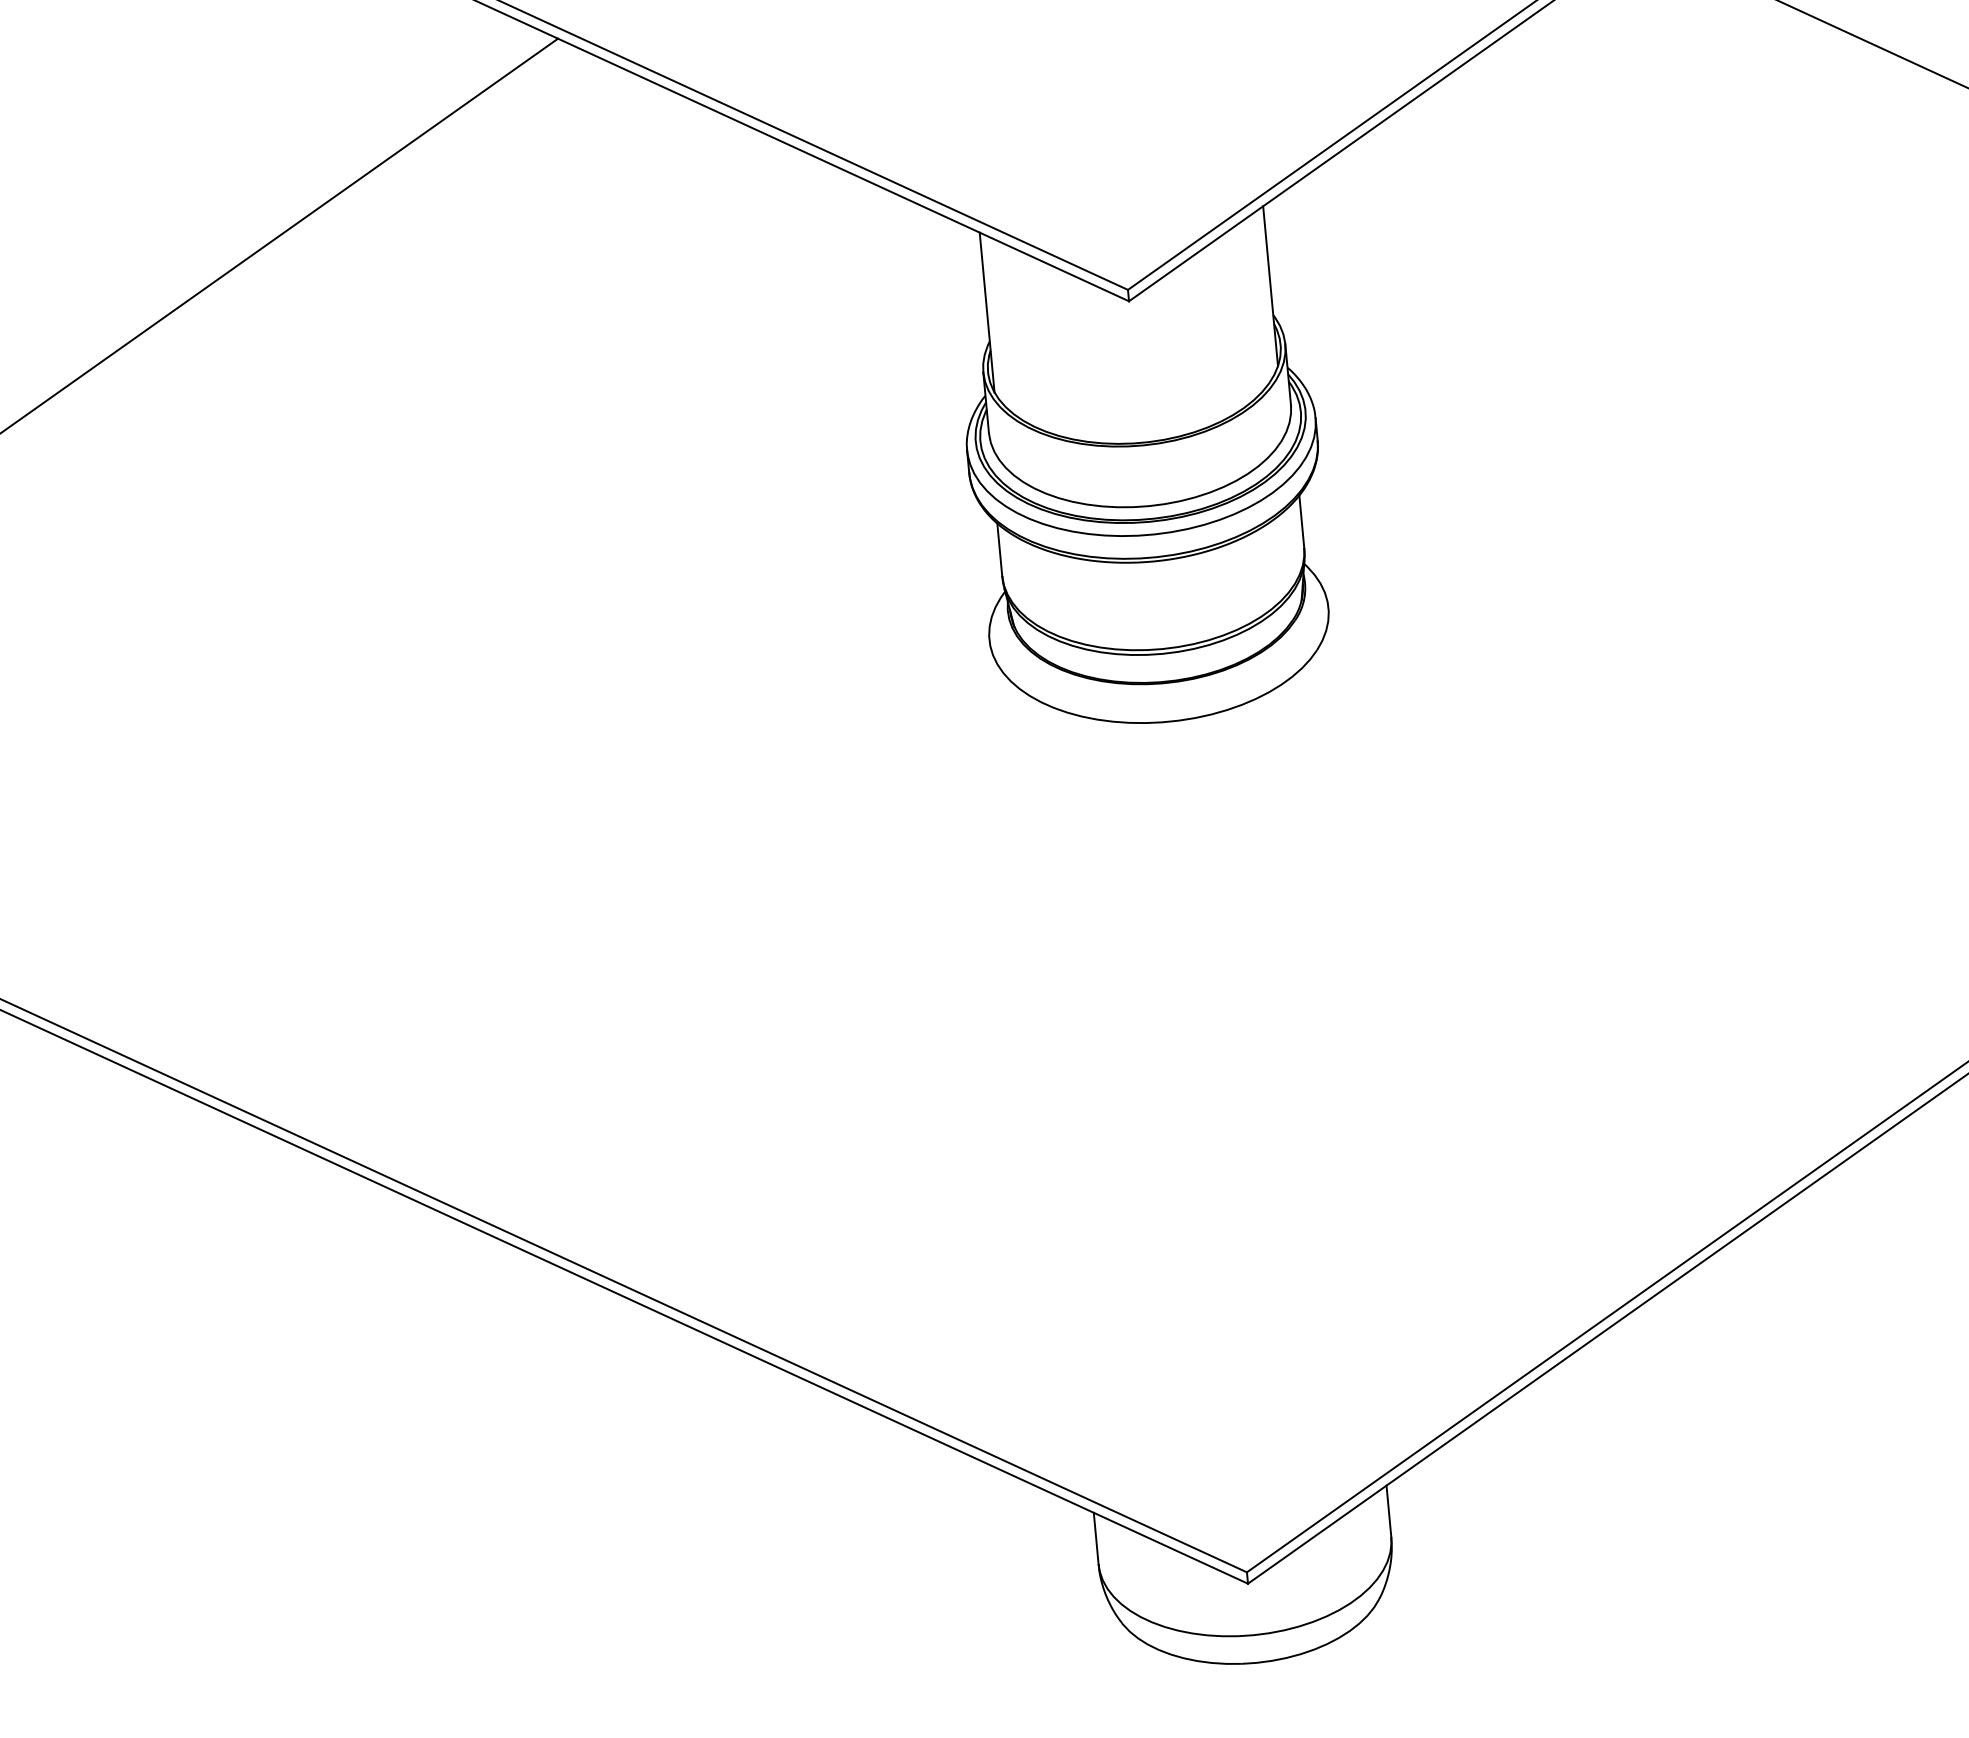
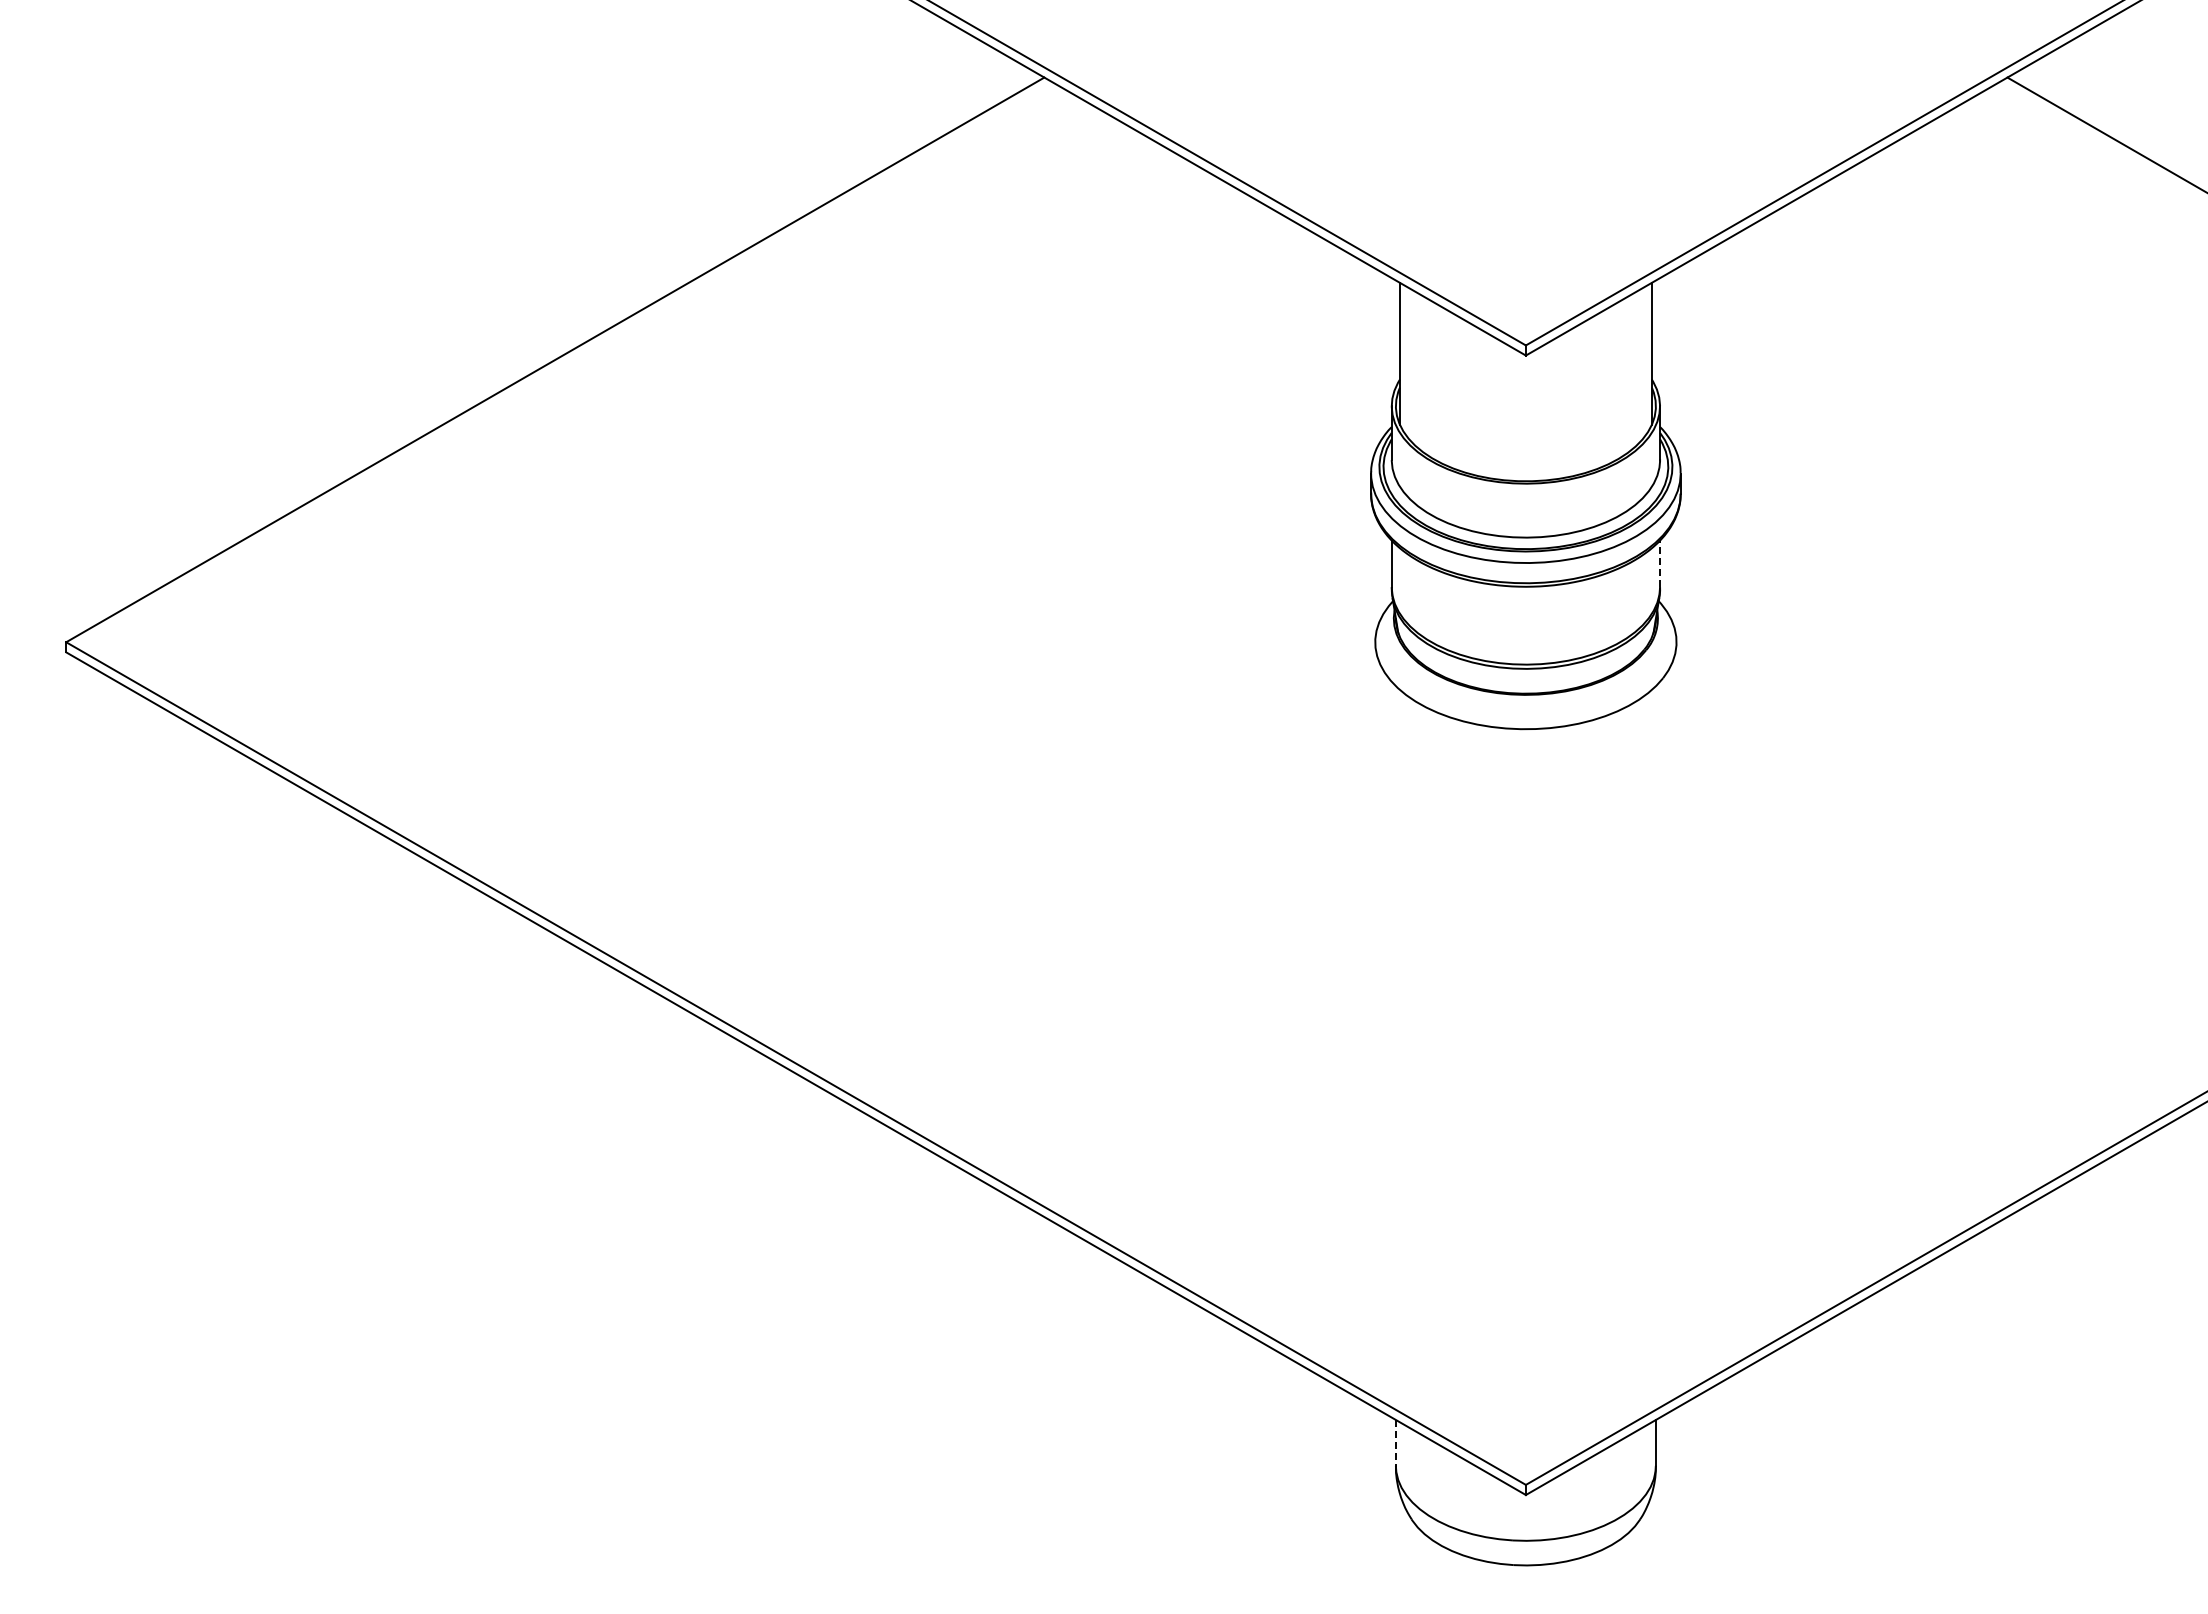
line: (1302, 521) -> (1660, 563), solid -> dashed
line: (1095, 1538) -> (1395, 1442), solid -> dashed

